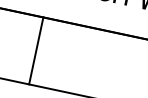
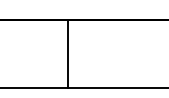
line: (36, 50) -> (68, 53), moved

